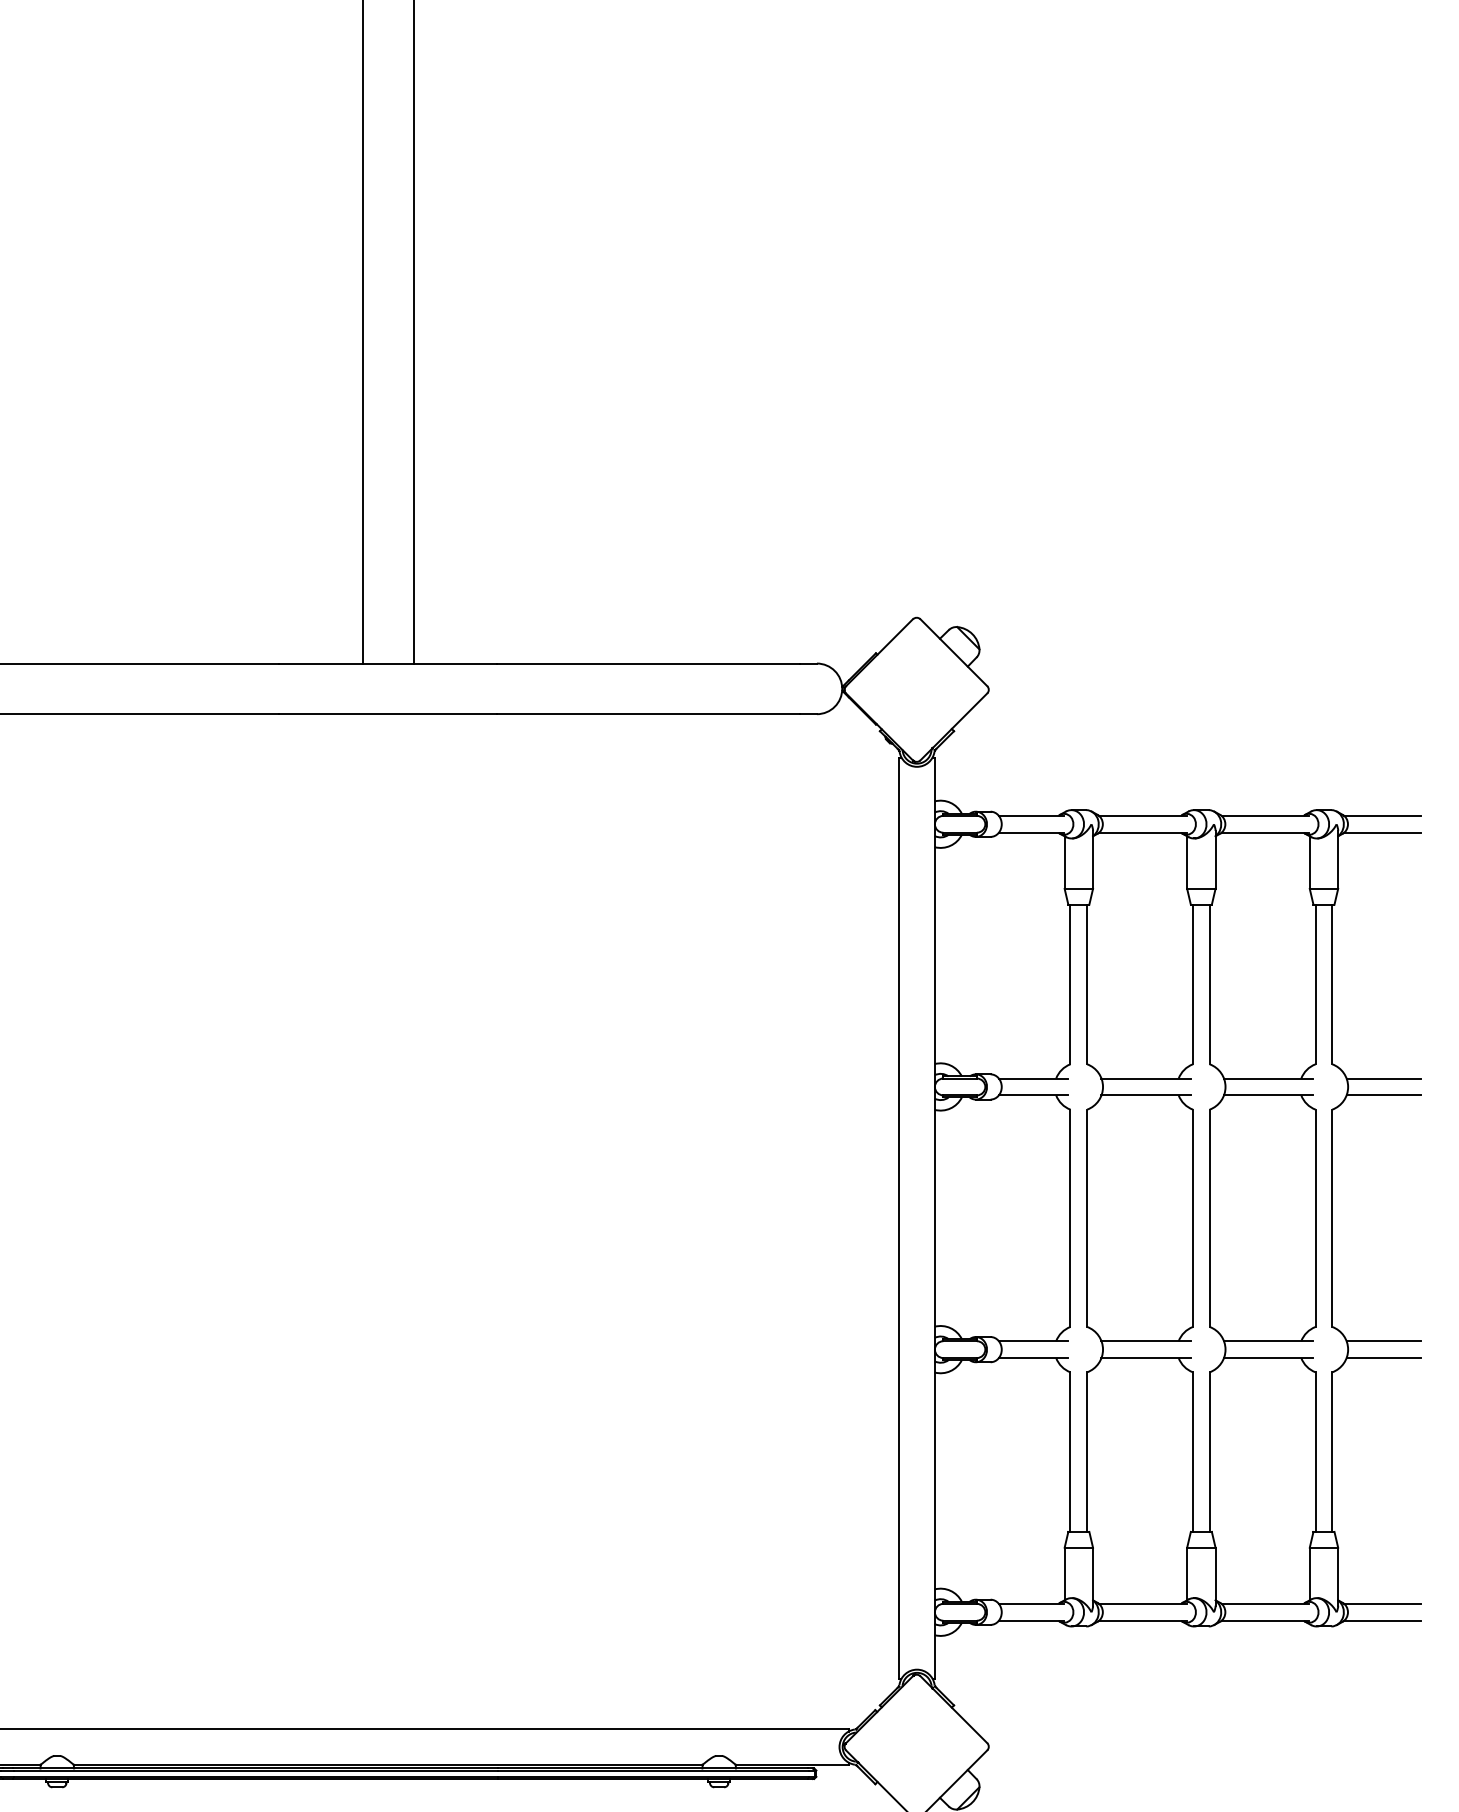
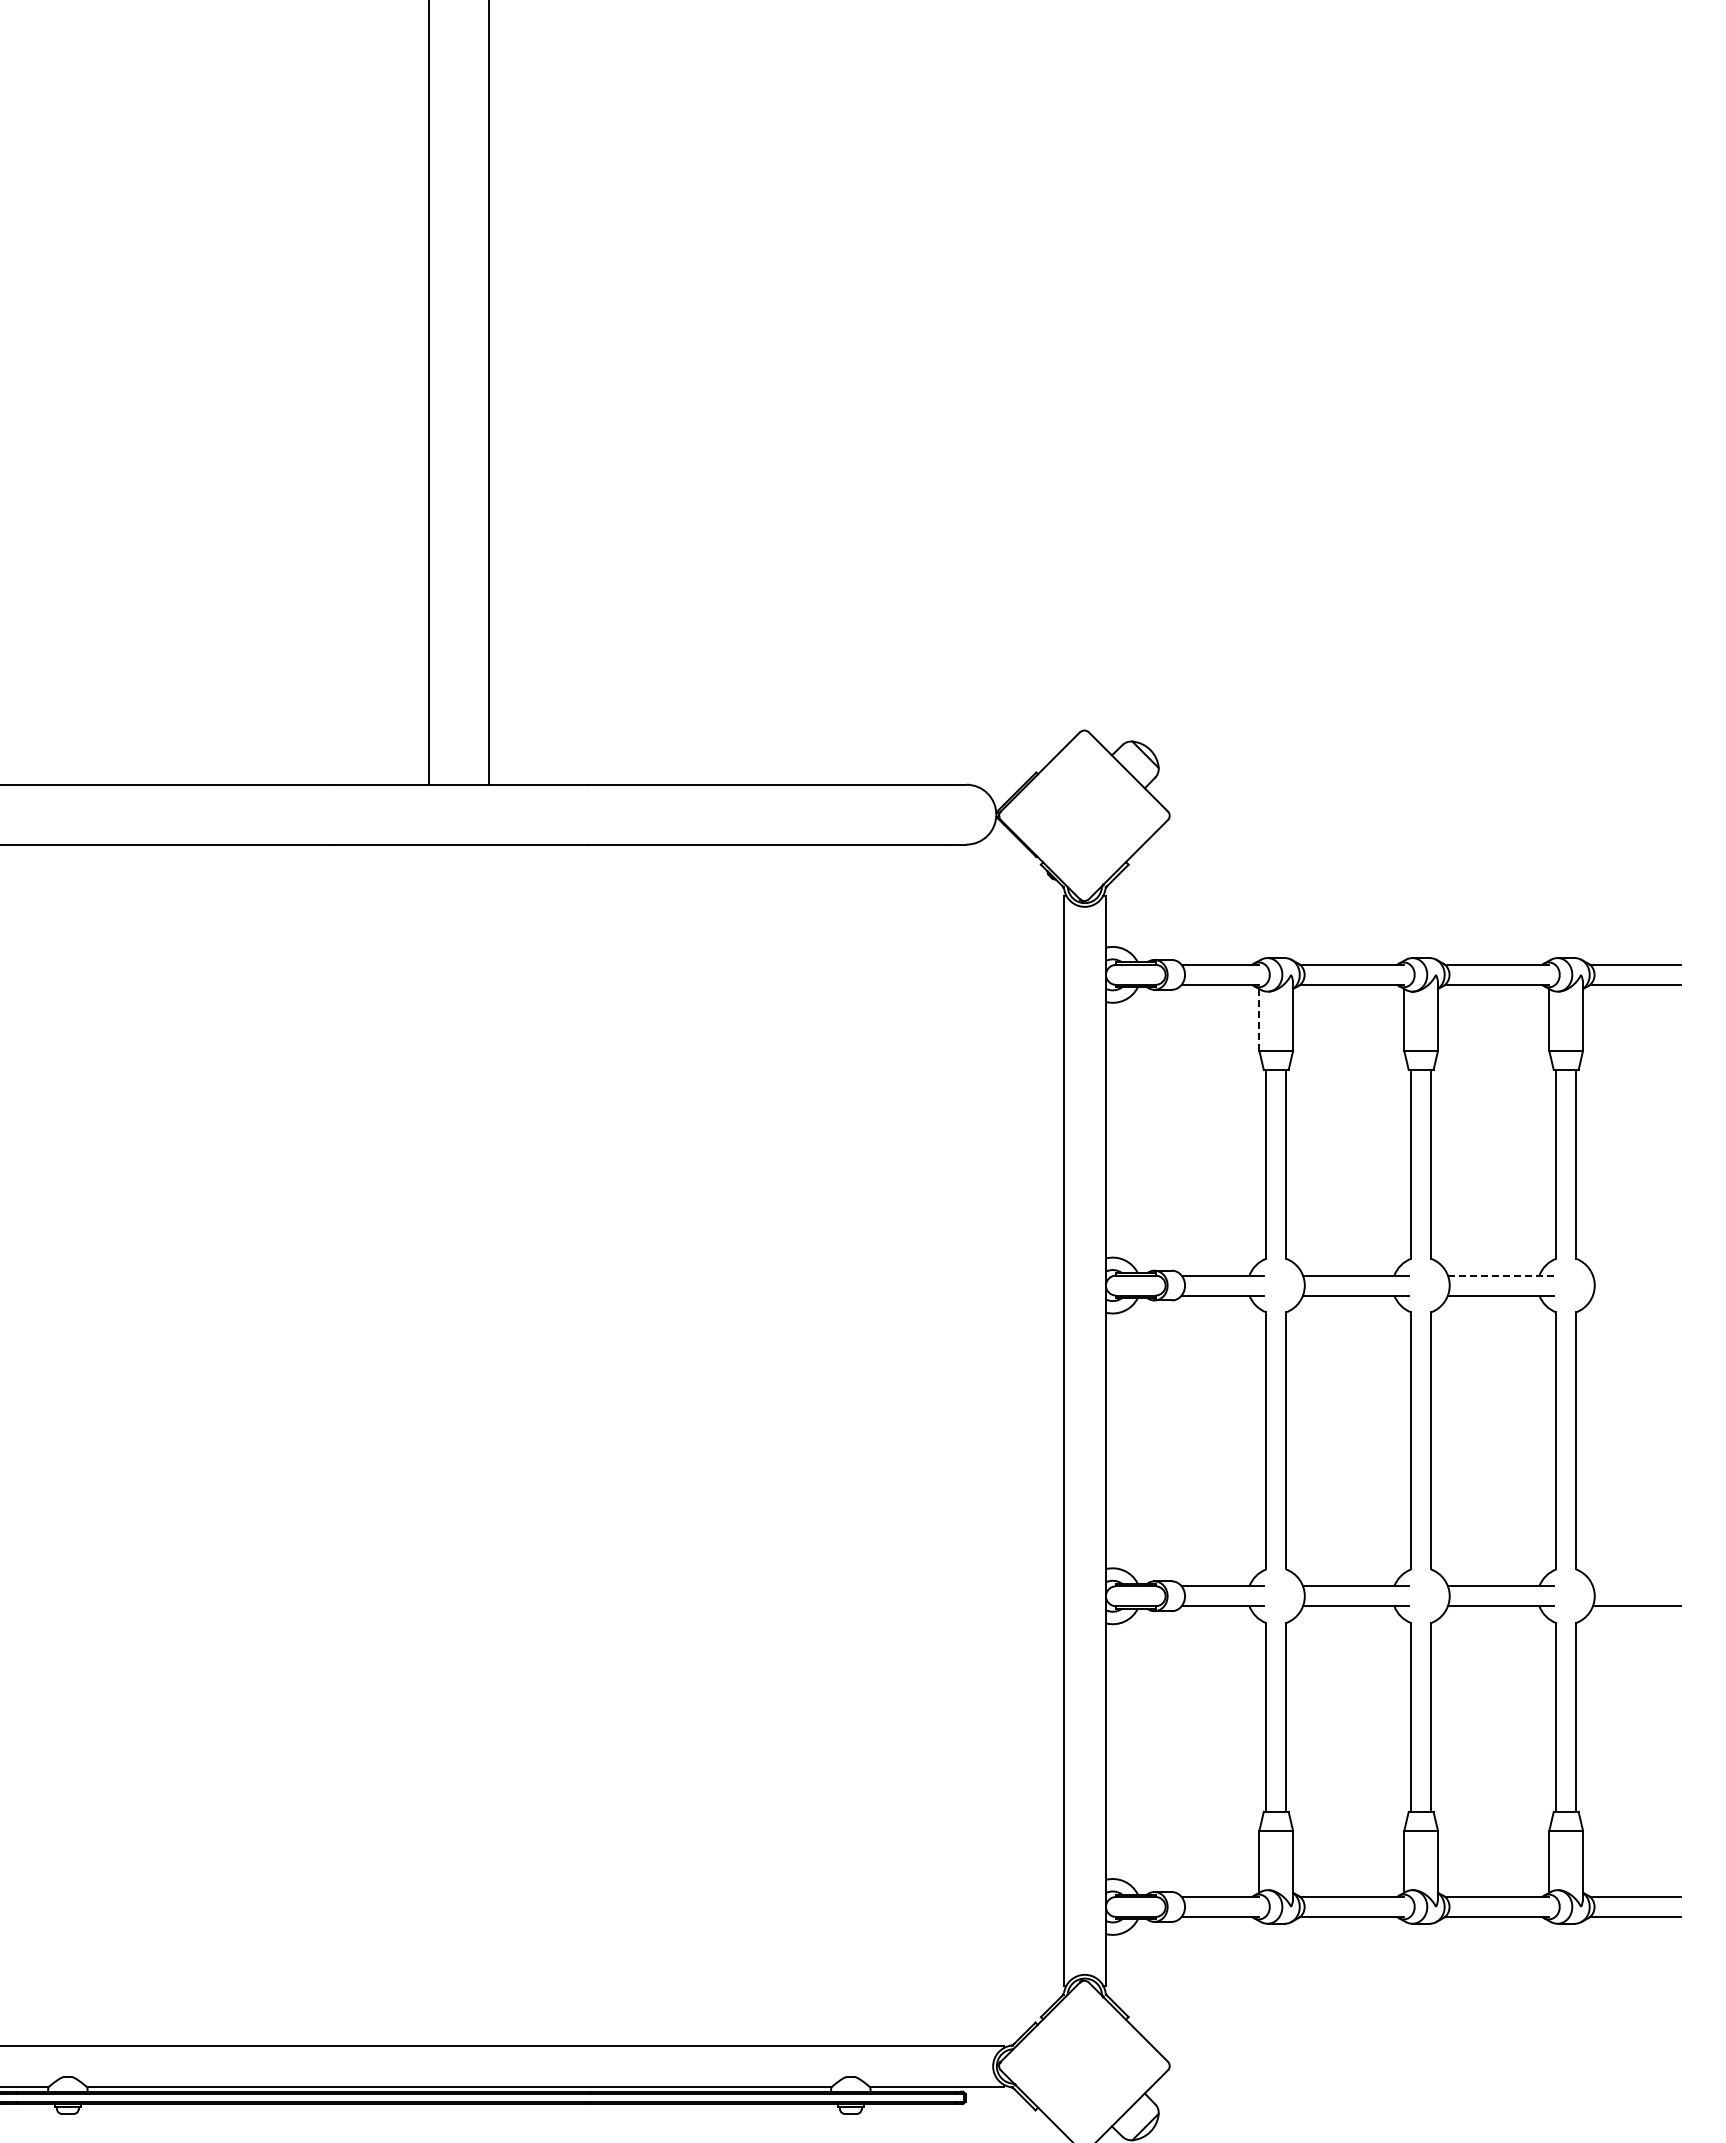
line: (1064, 862) -> (1259, 1020), solid -> dashed
line: (1268, 1078) -> (1500, 1275), solid -> dashed
line: (1384, 1078) -> (1637, 1275), removed
line: (1384, 1095) -> (1637, 1295), removed
line: (1384, 1341) -> (1637, 1586), removed

